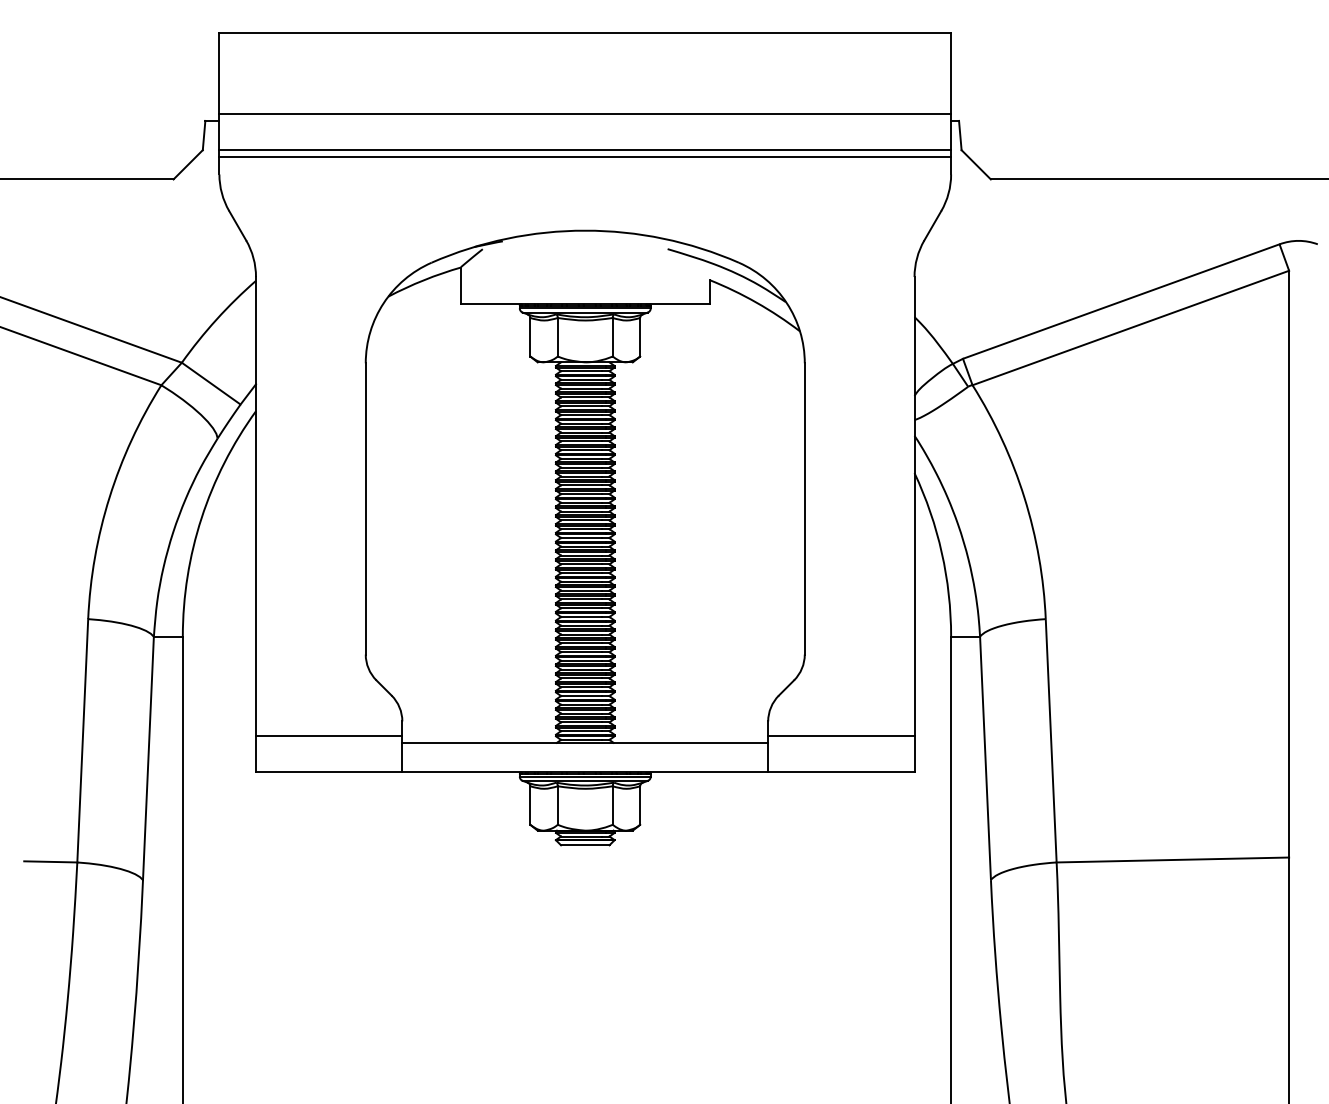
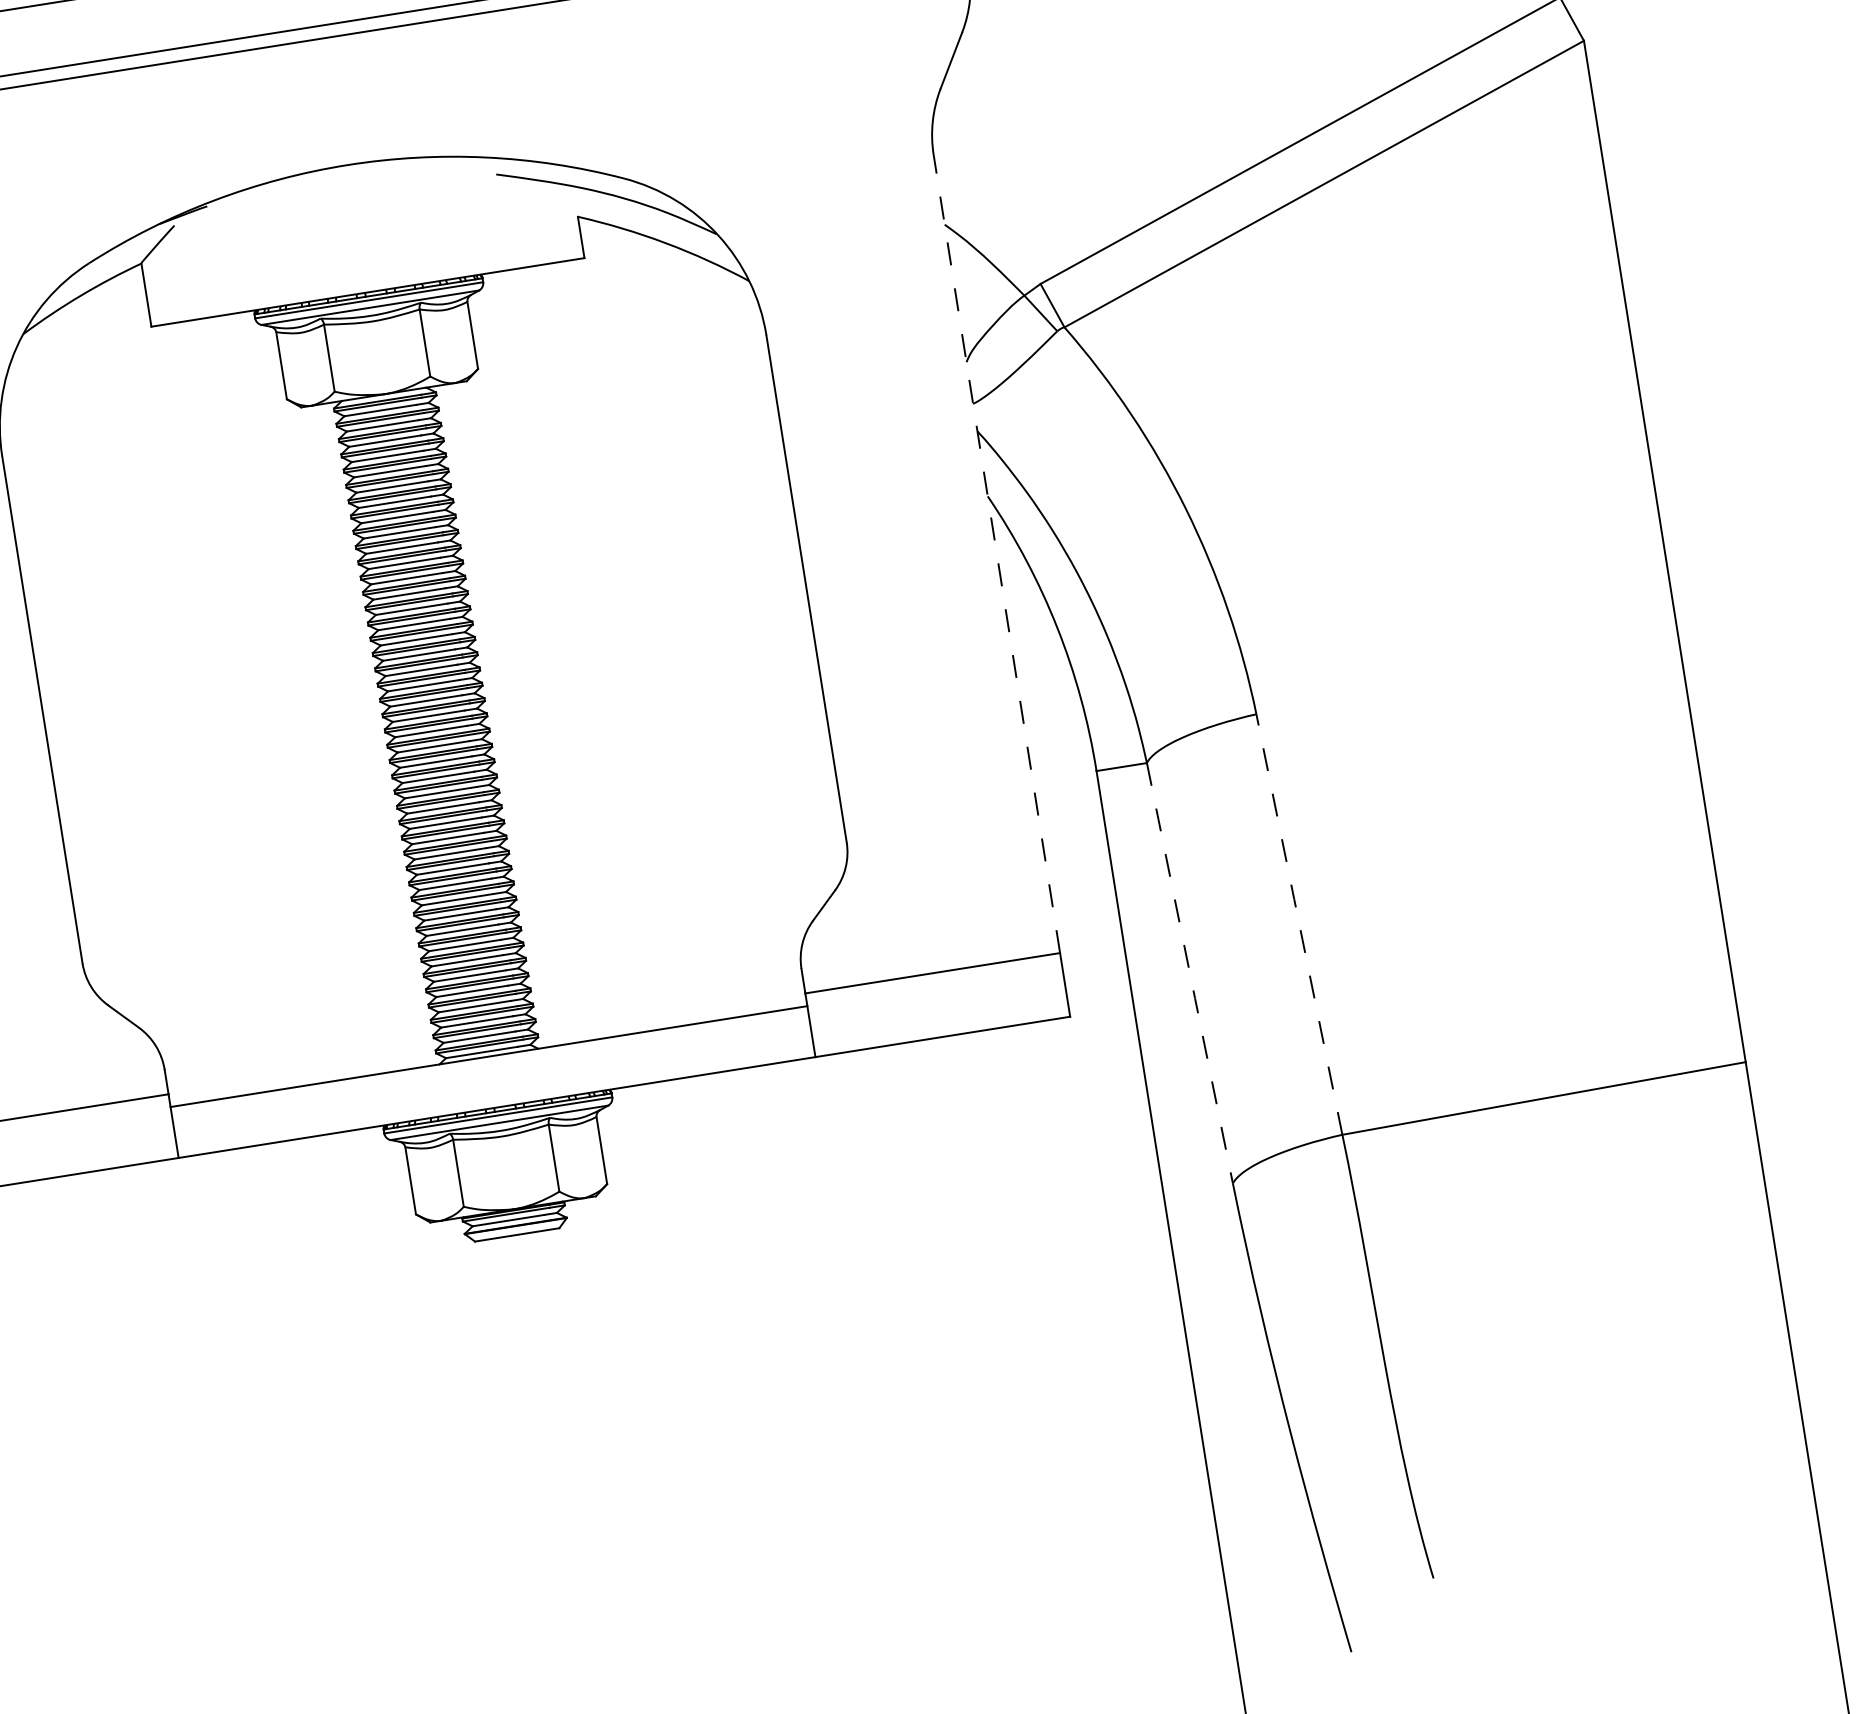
line: (914, 505) -> (996, 552), solid -> dashed
line: (1051, 740) -> (1299, 923), solid -> dashed
line: (985, 759) -> (1190, 975), solid -> dashed

